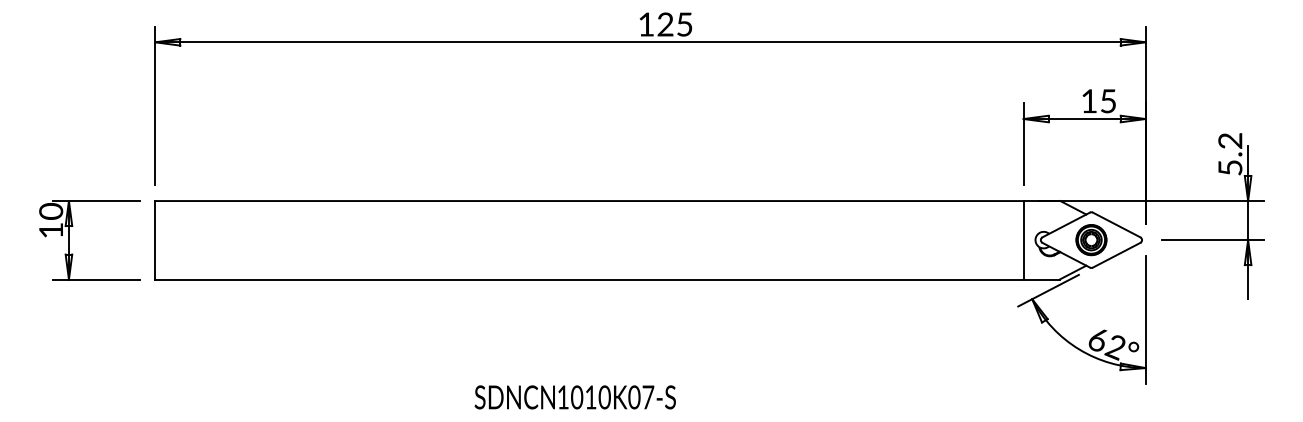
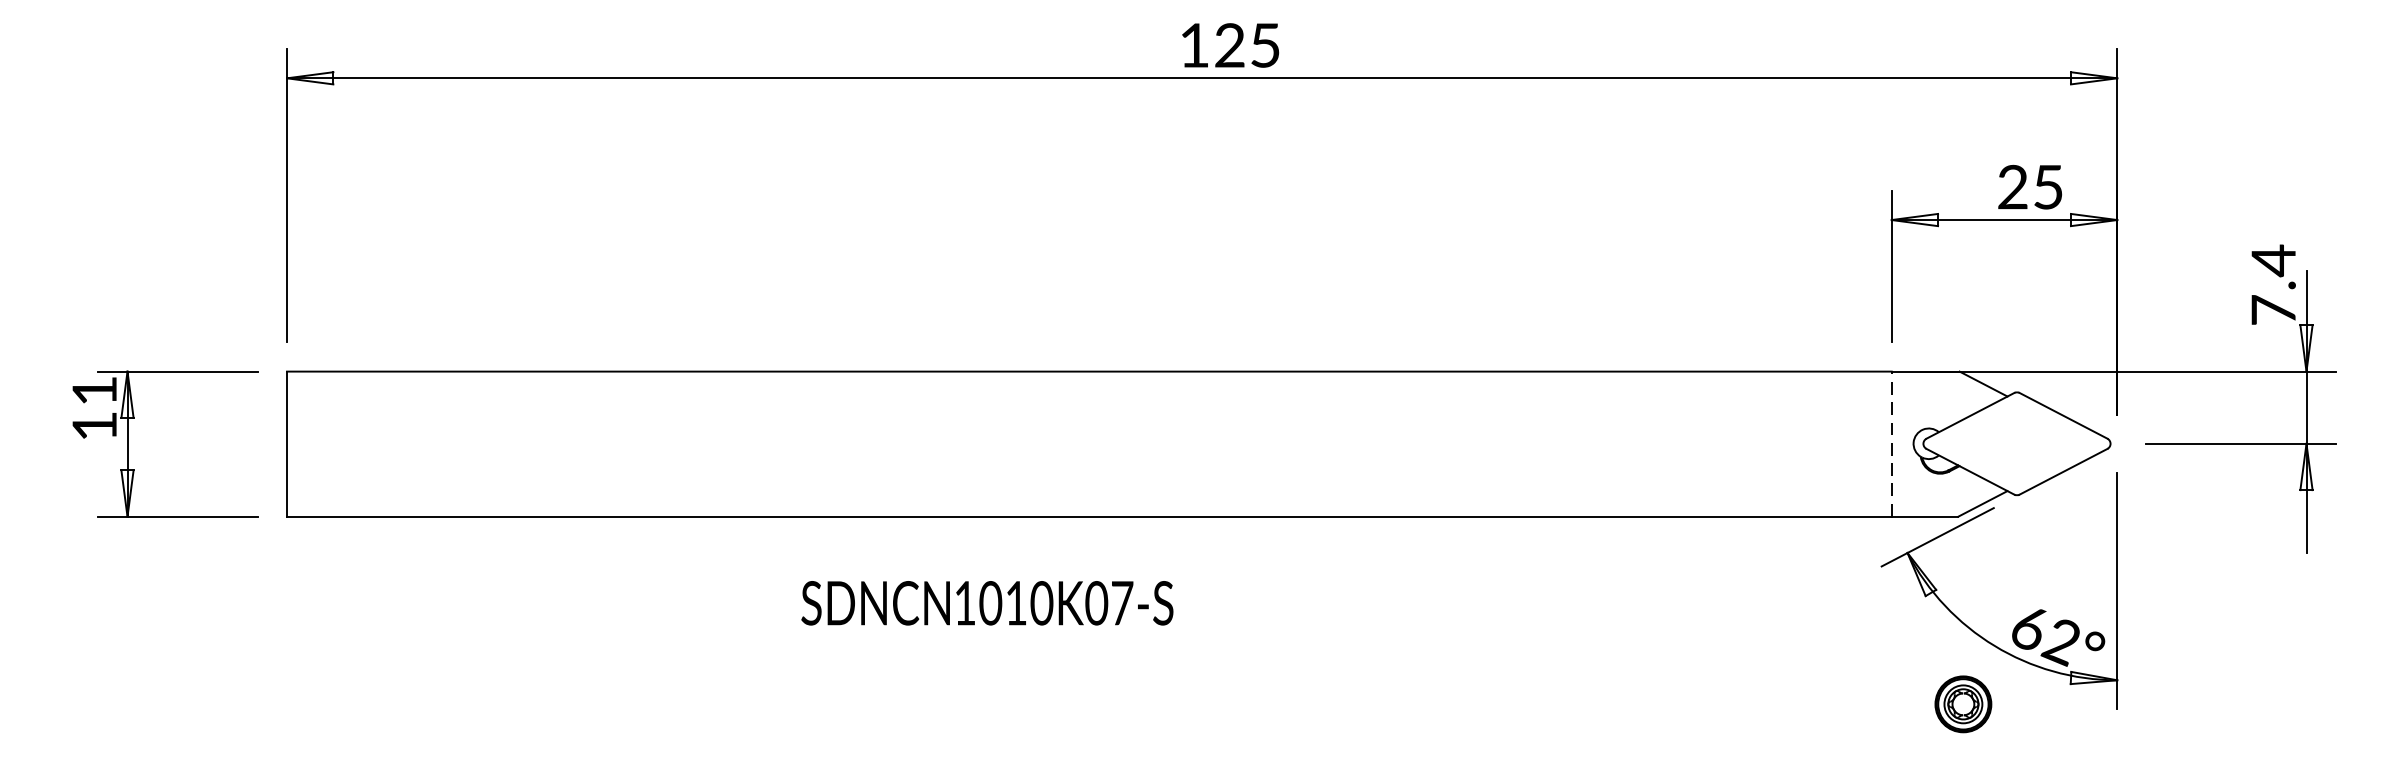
text: (1089, 101) -> (2013, 187), 15 -> 25
text: (1230, 153) -> (2273, 283), 5.2 -> 7.4
text: (51, 210) -> (95, 389), 10 -> 11
line: (1023, 239) -> (1891, 442), solid -> dashed
part: (1091, 240) -> (1963, 705), moved
text: (574, 397) -> (985, 603), moved

